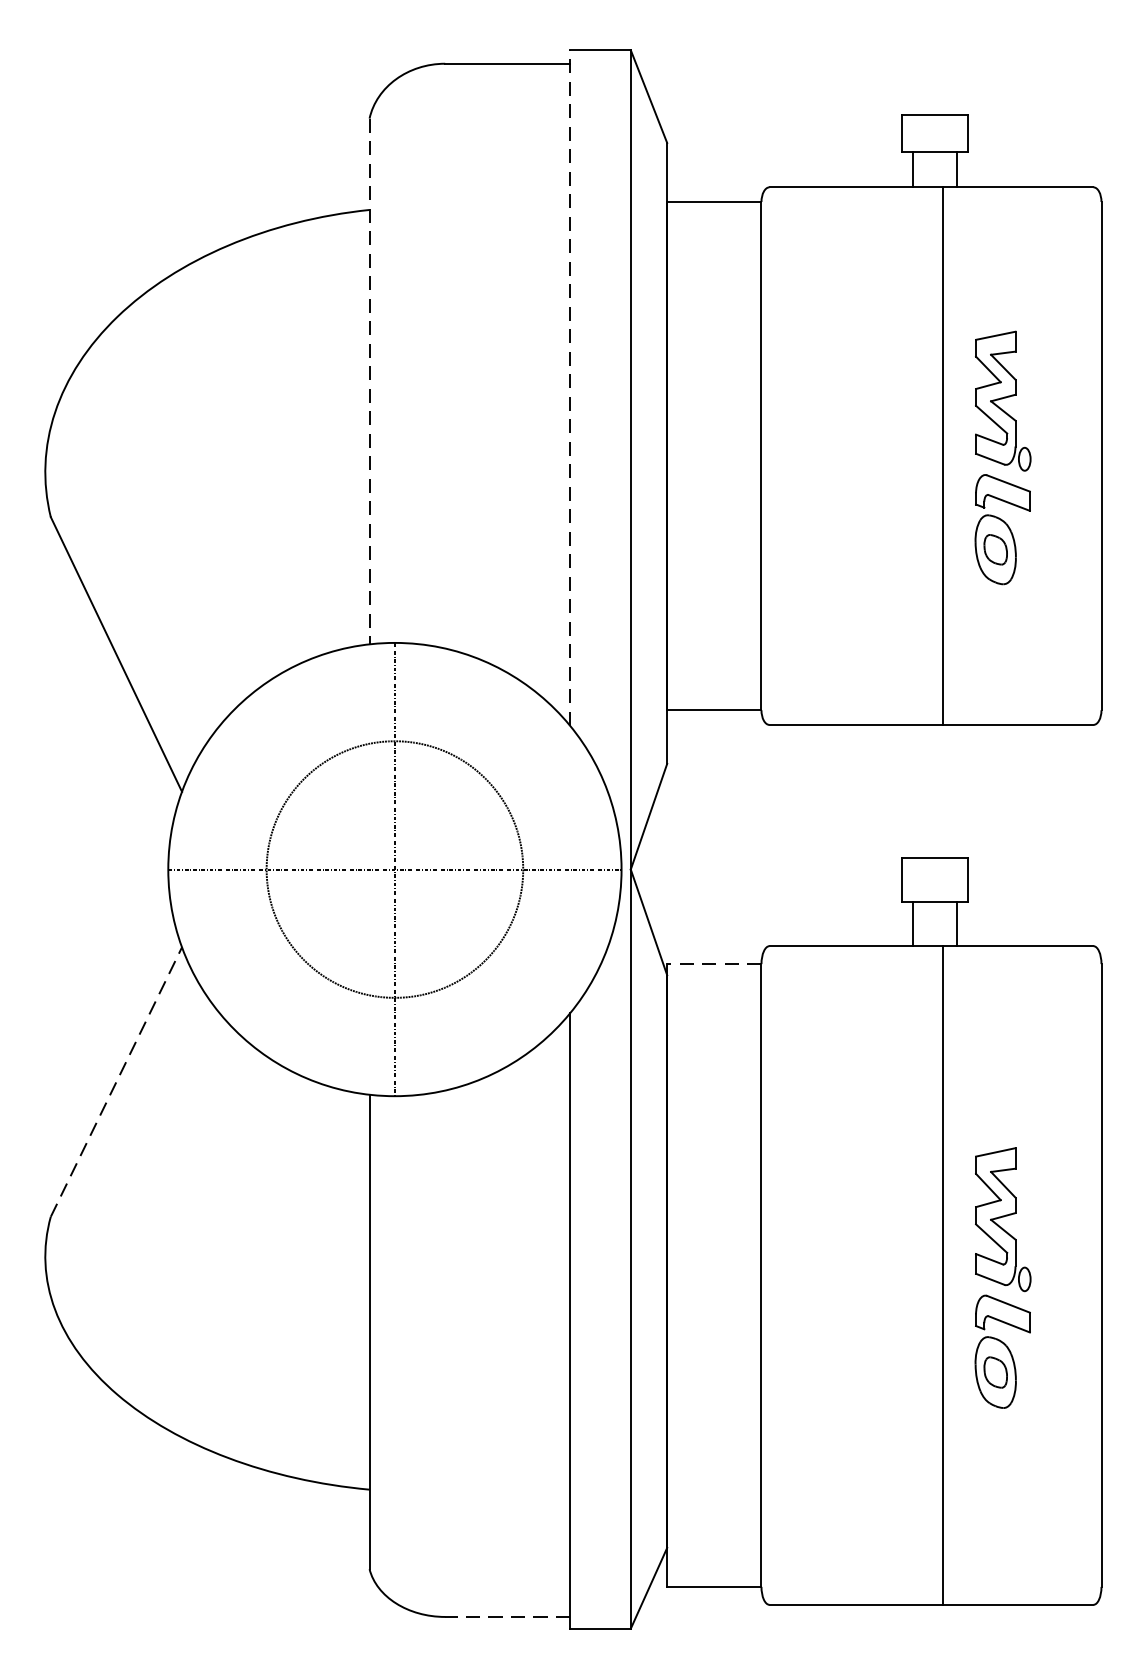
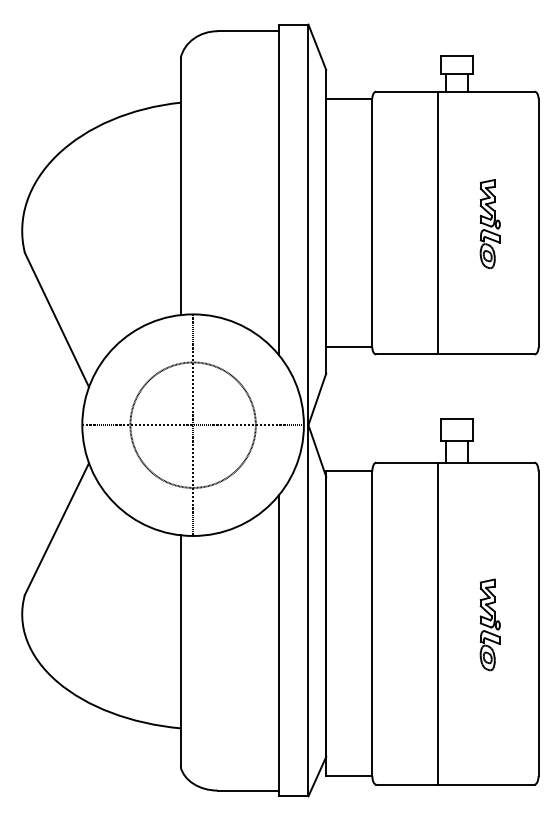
line: (369, 381) -> (180, 186), dashed -> solid
line: (569, 387) -> (278, 189), dashed -> solid
line: (943, 454) -> (438, 222), moved
part: (1001, 459) -> (489, 224), size x0.71
line: (712, 964) -> (348, 471), dashed -> solid
line: (117, 1080) -> (57, 528), dashed -> solid
line: (943, 1275) -> (438, 623), moved
part: (1001, 1277) -> (489, 624), size x0.71
line: (508, 1616) -> (248, 790), dashed -> solid

